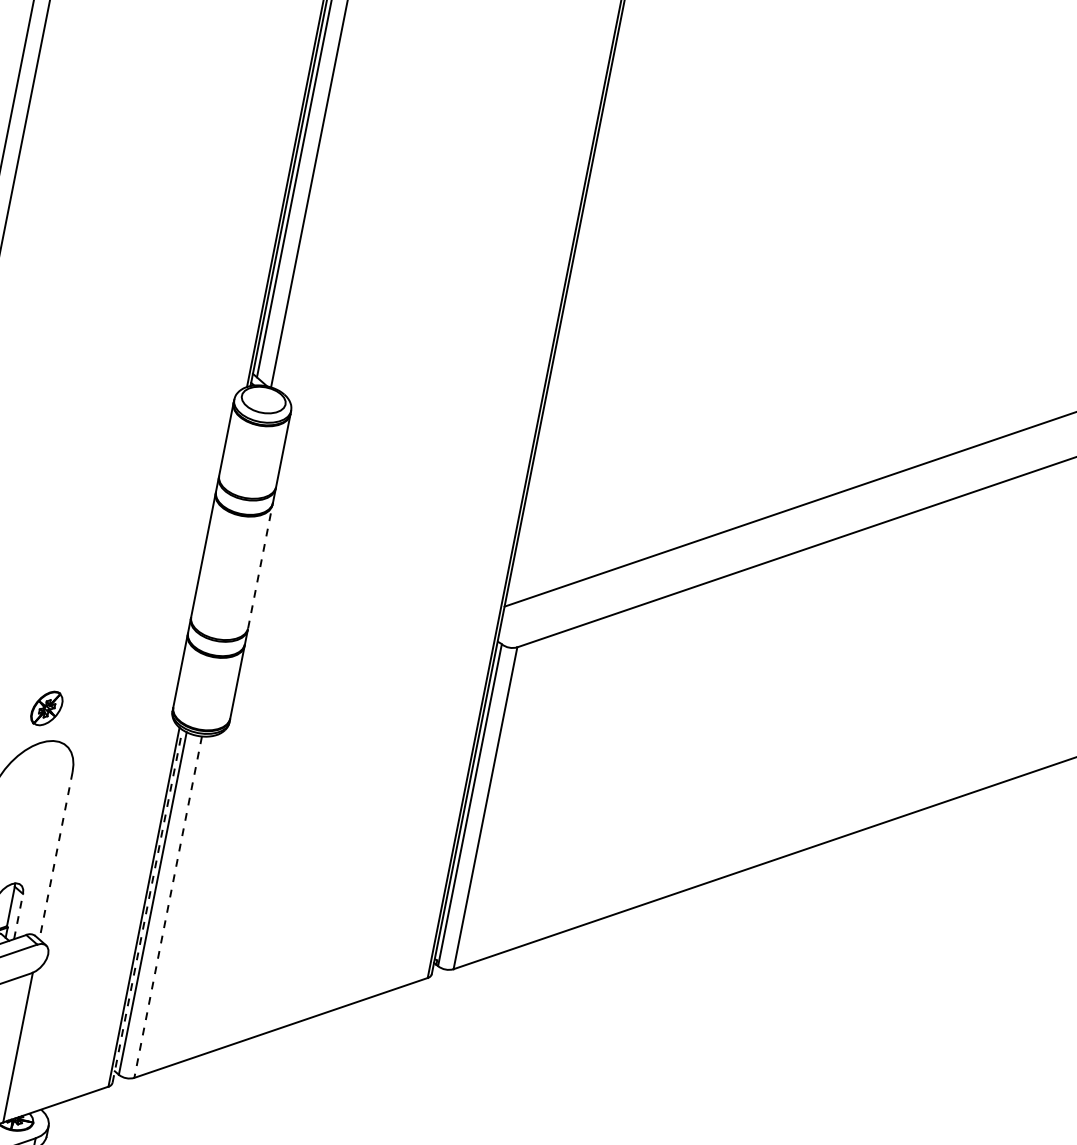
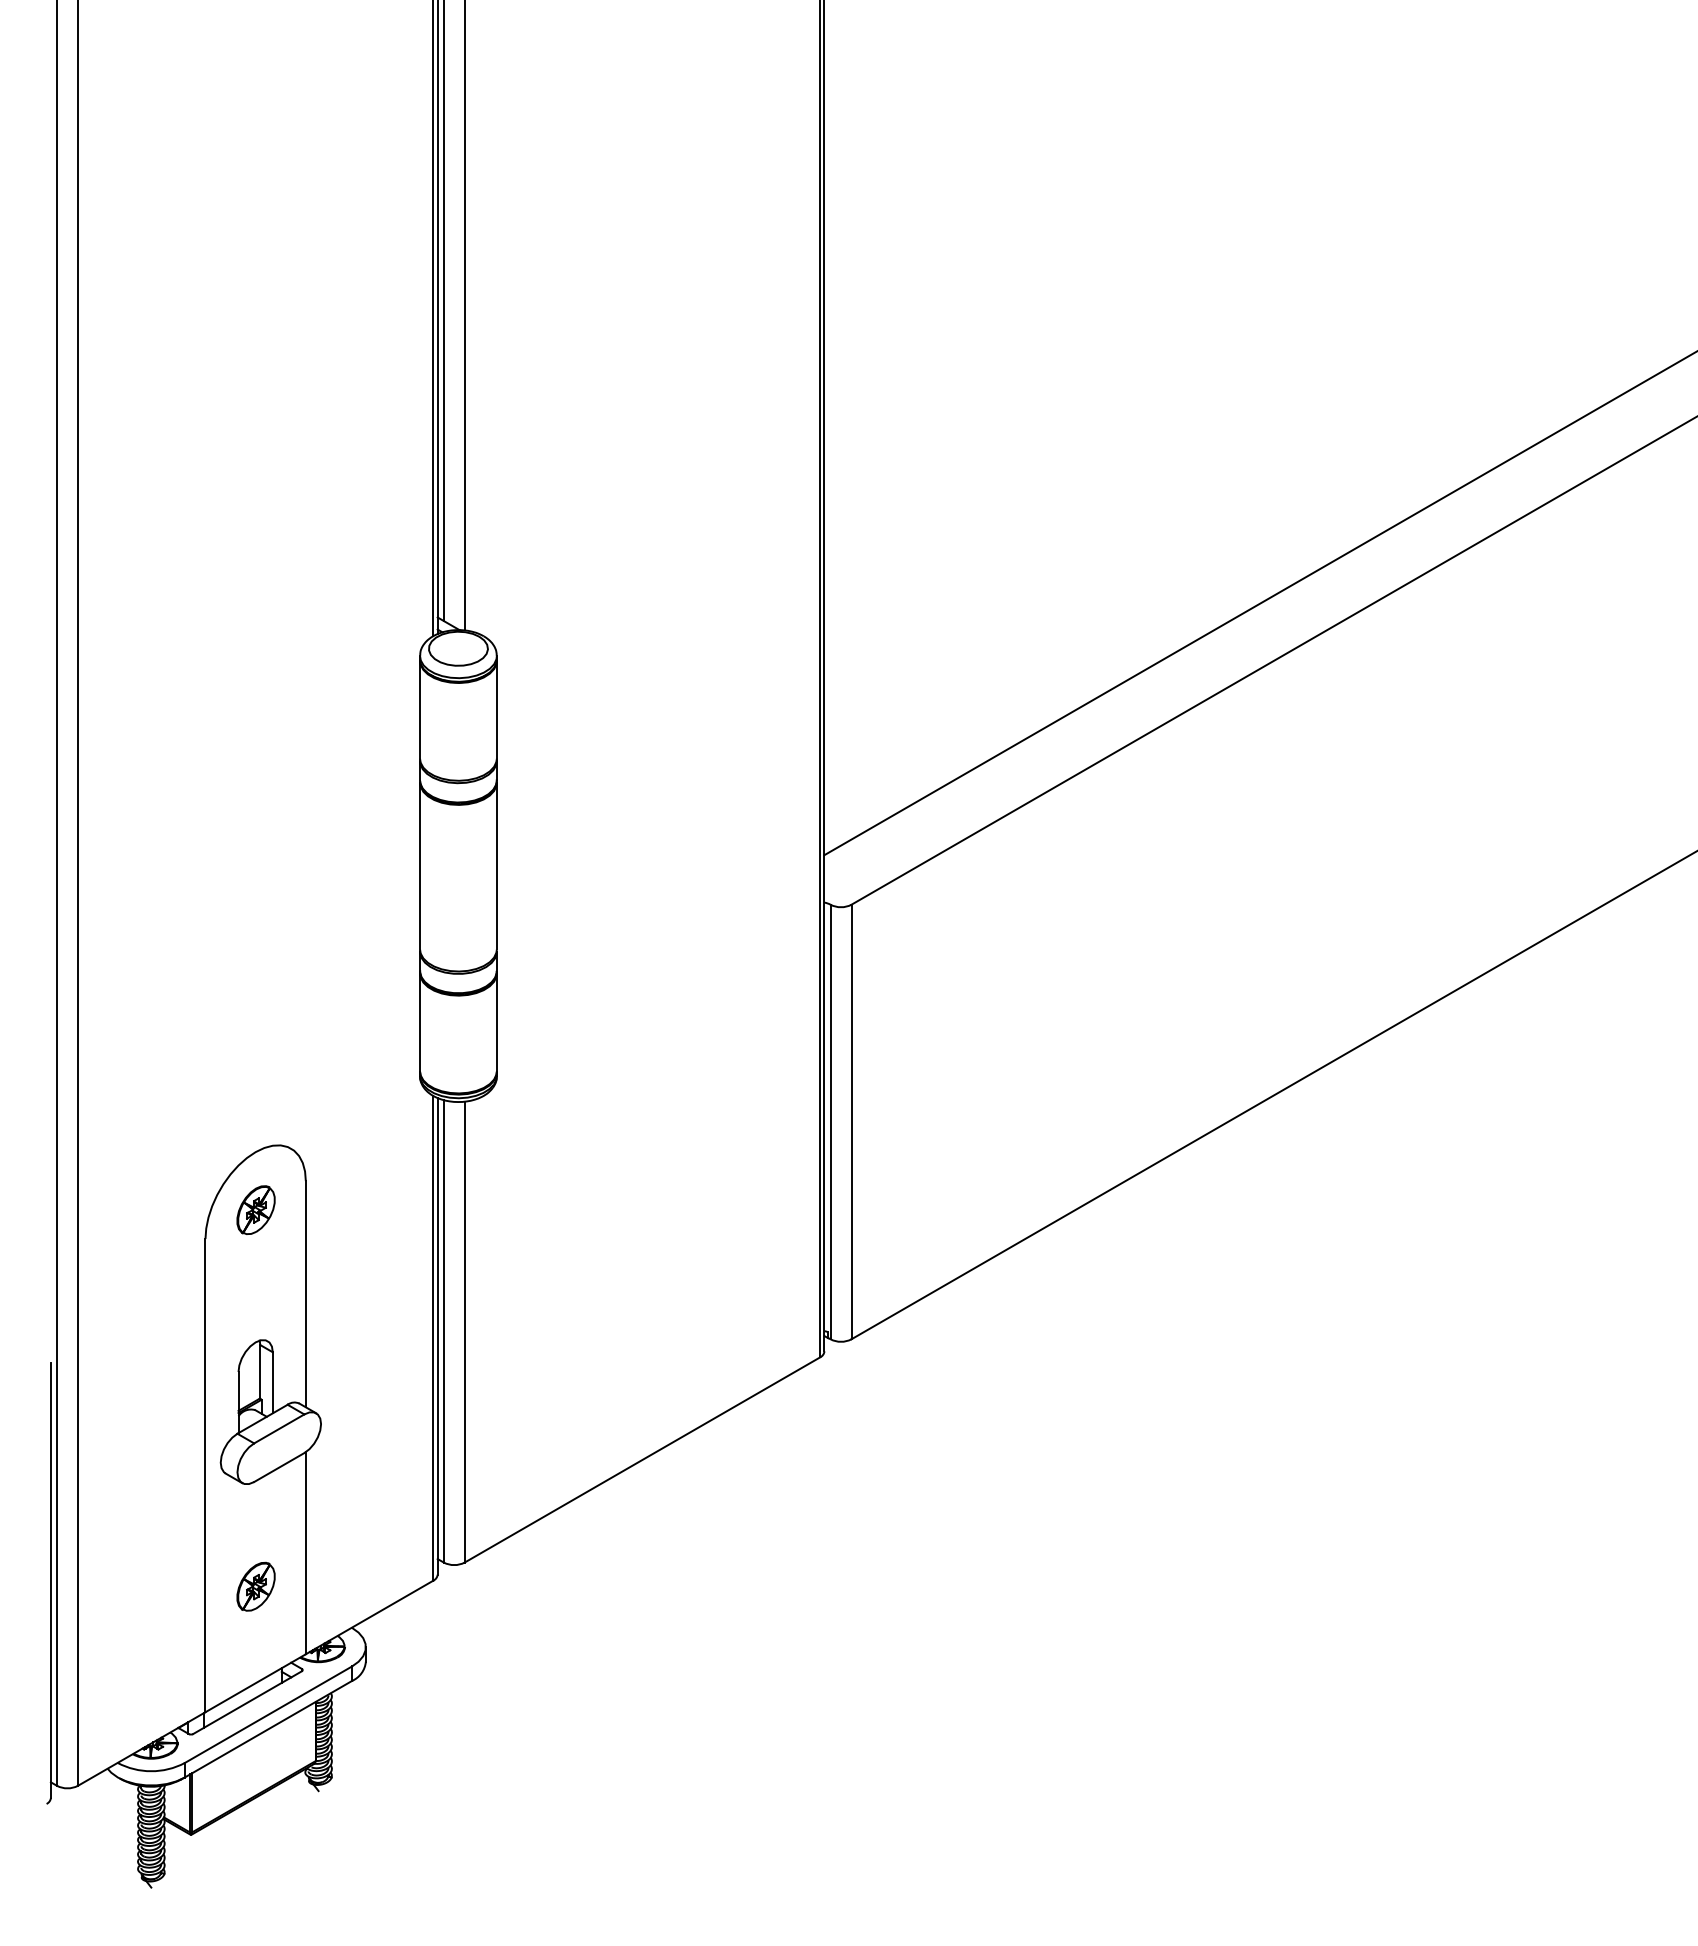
line: (260, 566) -> (496, 865), dashed -> solid
part: (46, 707) -> (255, 1209), moved
line: (55, 855) -> (305, 1294), dashed -> solid
line: (147, 905) -> (437, 1335), dashed -> solid
line: (167, 907) -> (464, 1332), dashed -> solid
line: (18, 916) -> (272, 1382), dashed -> solid

